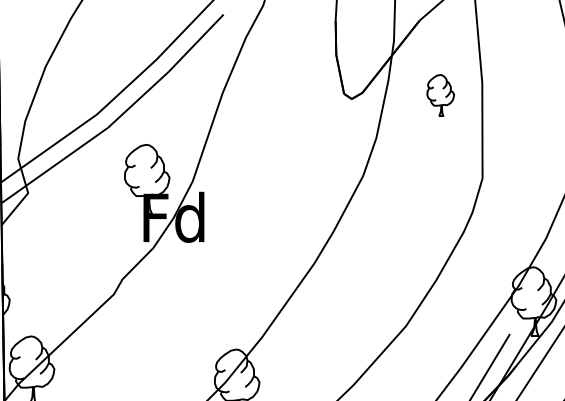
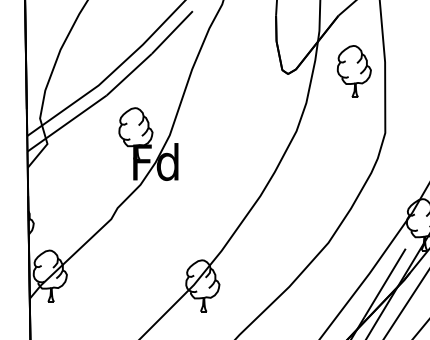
part: (439, 95) -> (353, 71), size x1.67

